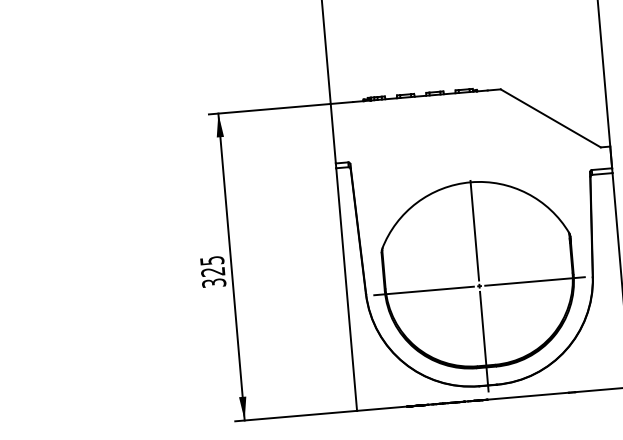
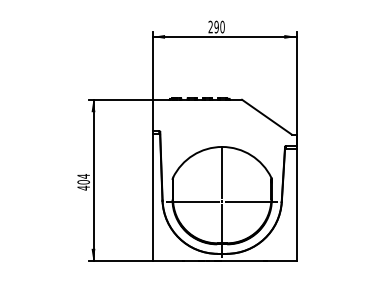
text: (212, 272) -> (83, 182), 325 -> 404

